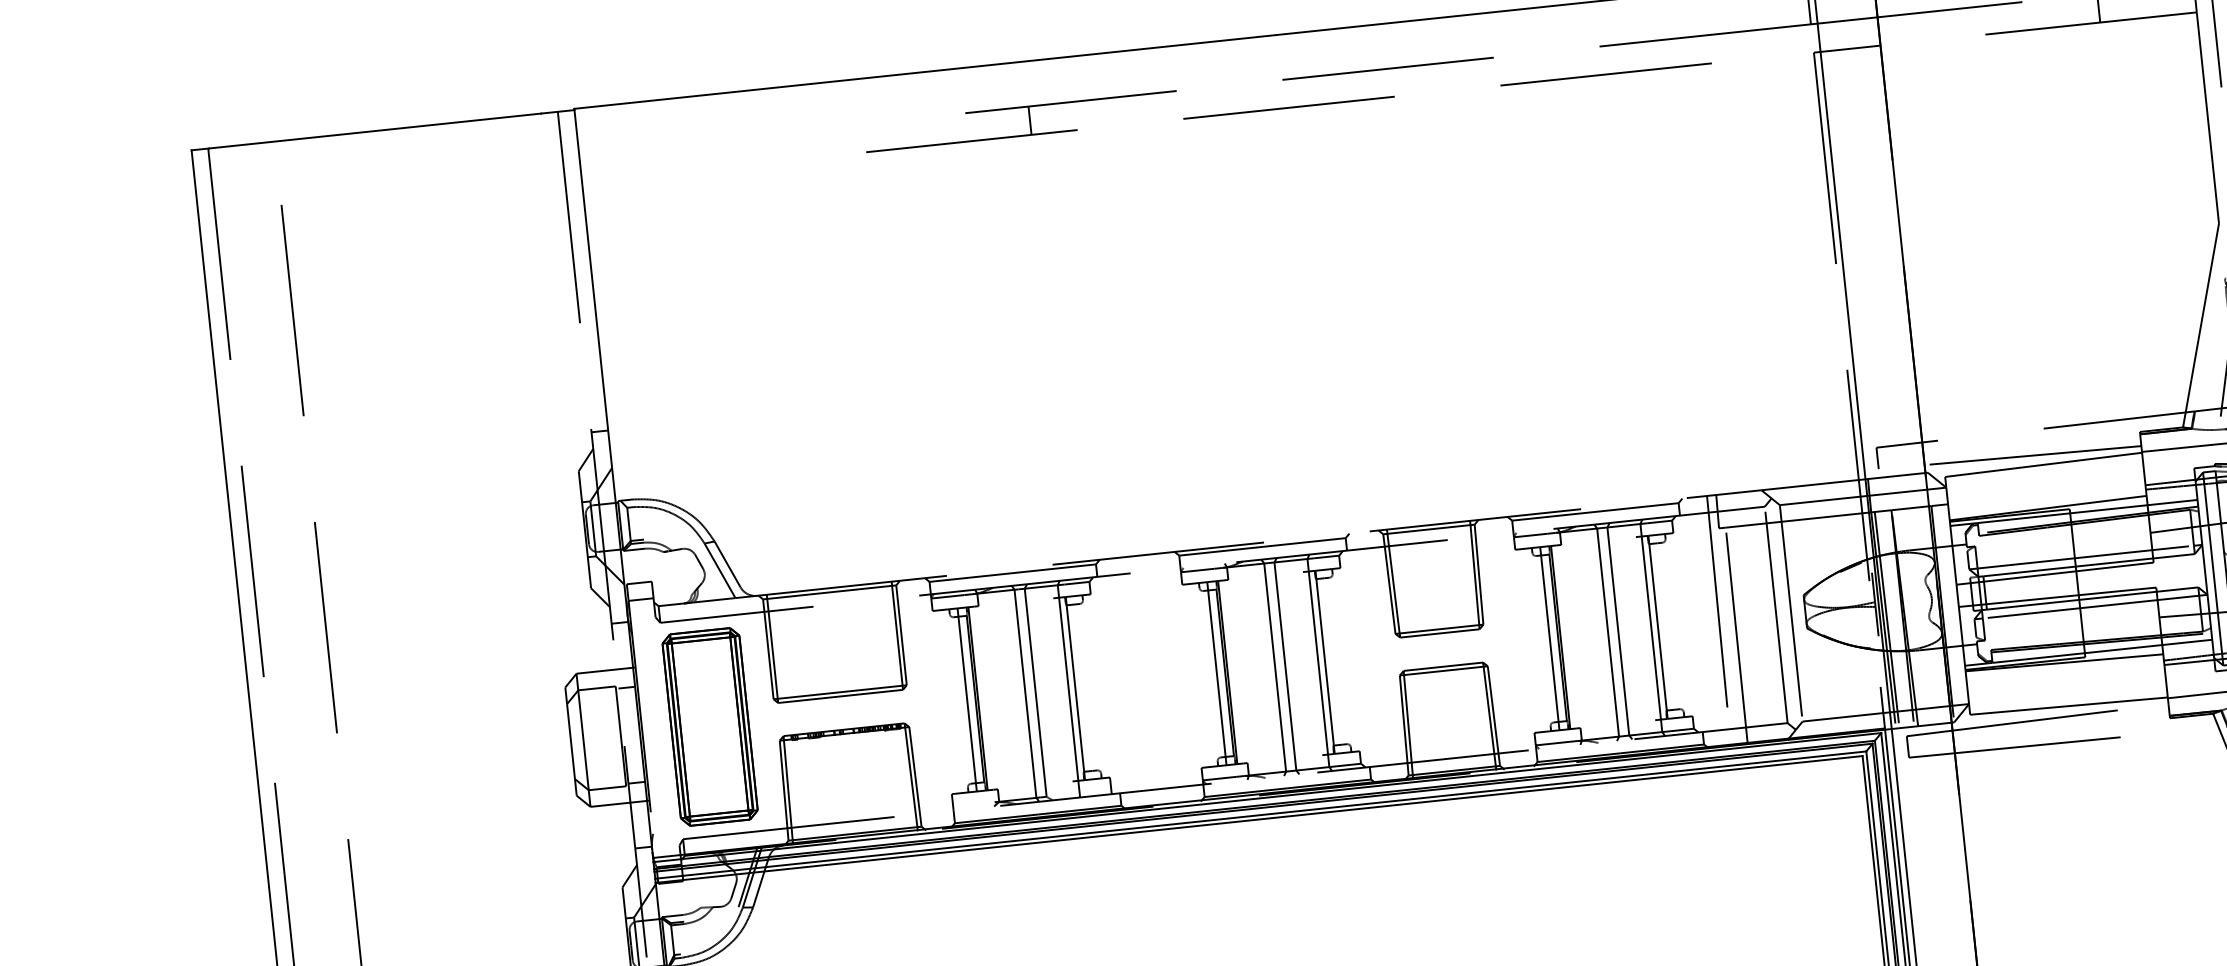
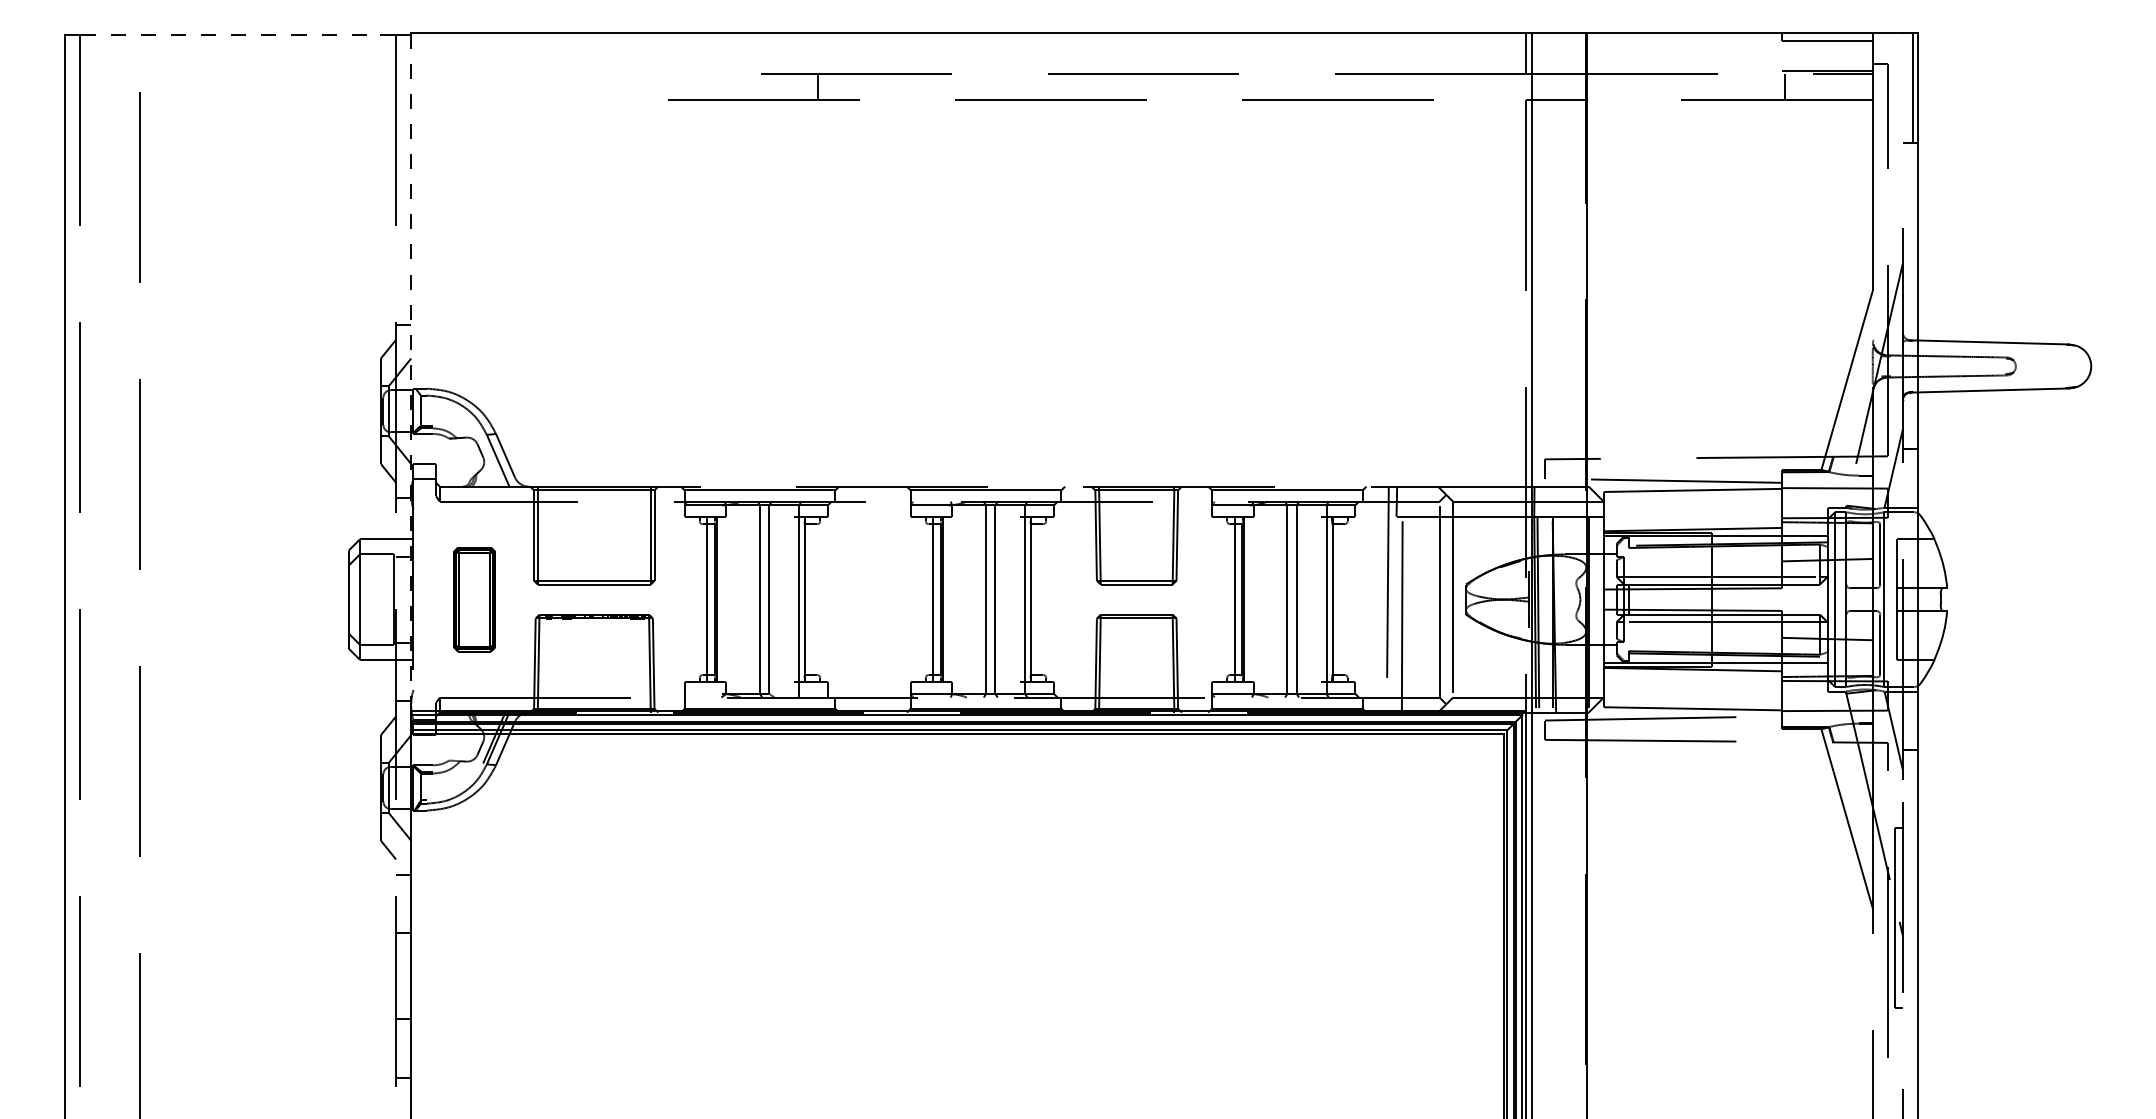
line: (375, 130) -> (231, 34), solid -> dashed
line: (614, 483) -> (411, 372), solid -> dashed
part: (710, 726) -> (474, 599), size x0.6

